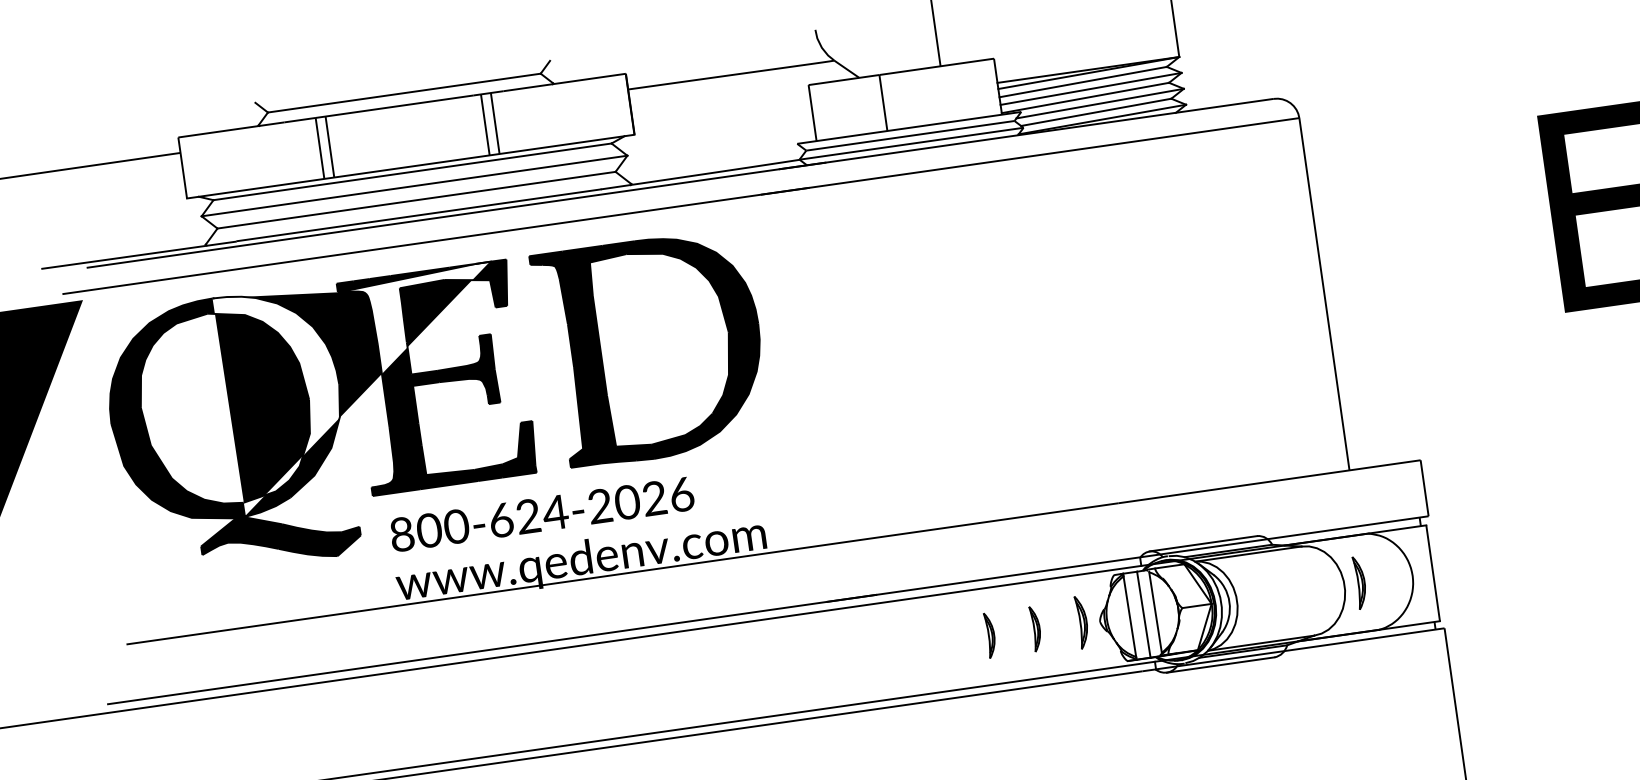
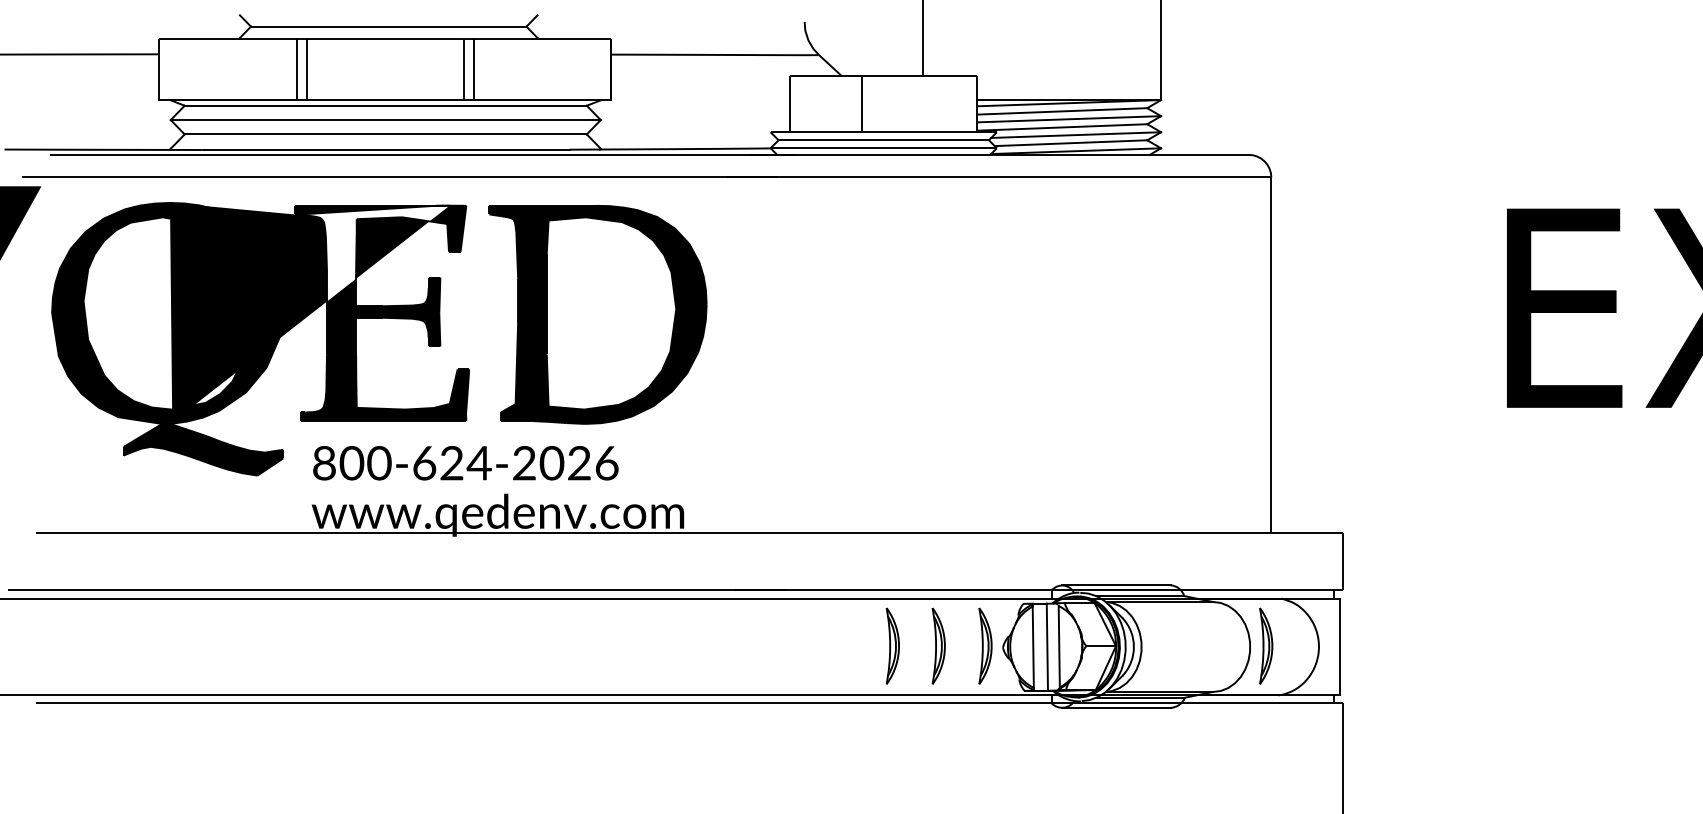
part: (1360, 582) -> (1266, 645), size x1.43
part: (1082, 621) -> (985, 645), size x1.43
part: (1035, 628) -> (938, 645), size x1.67
part: (990, 634) -> (892, 645), size x1.67

